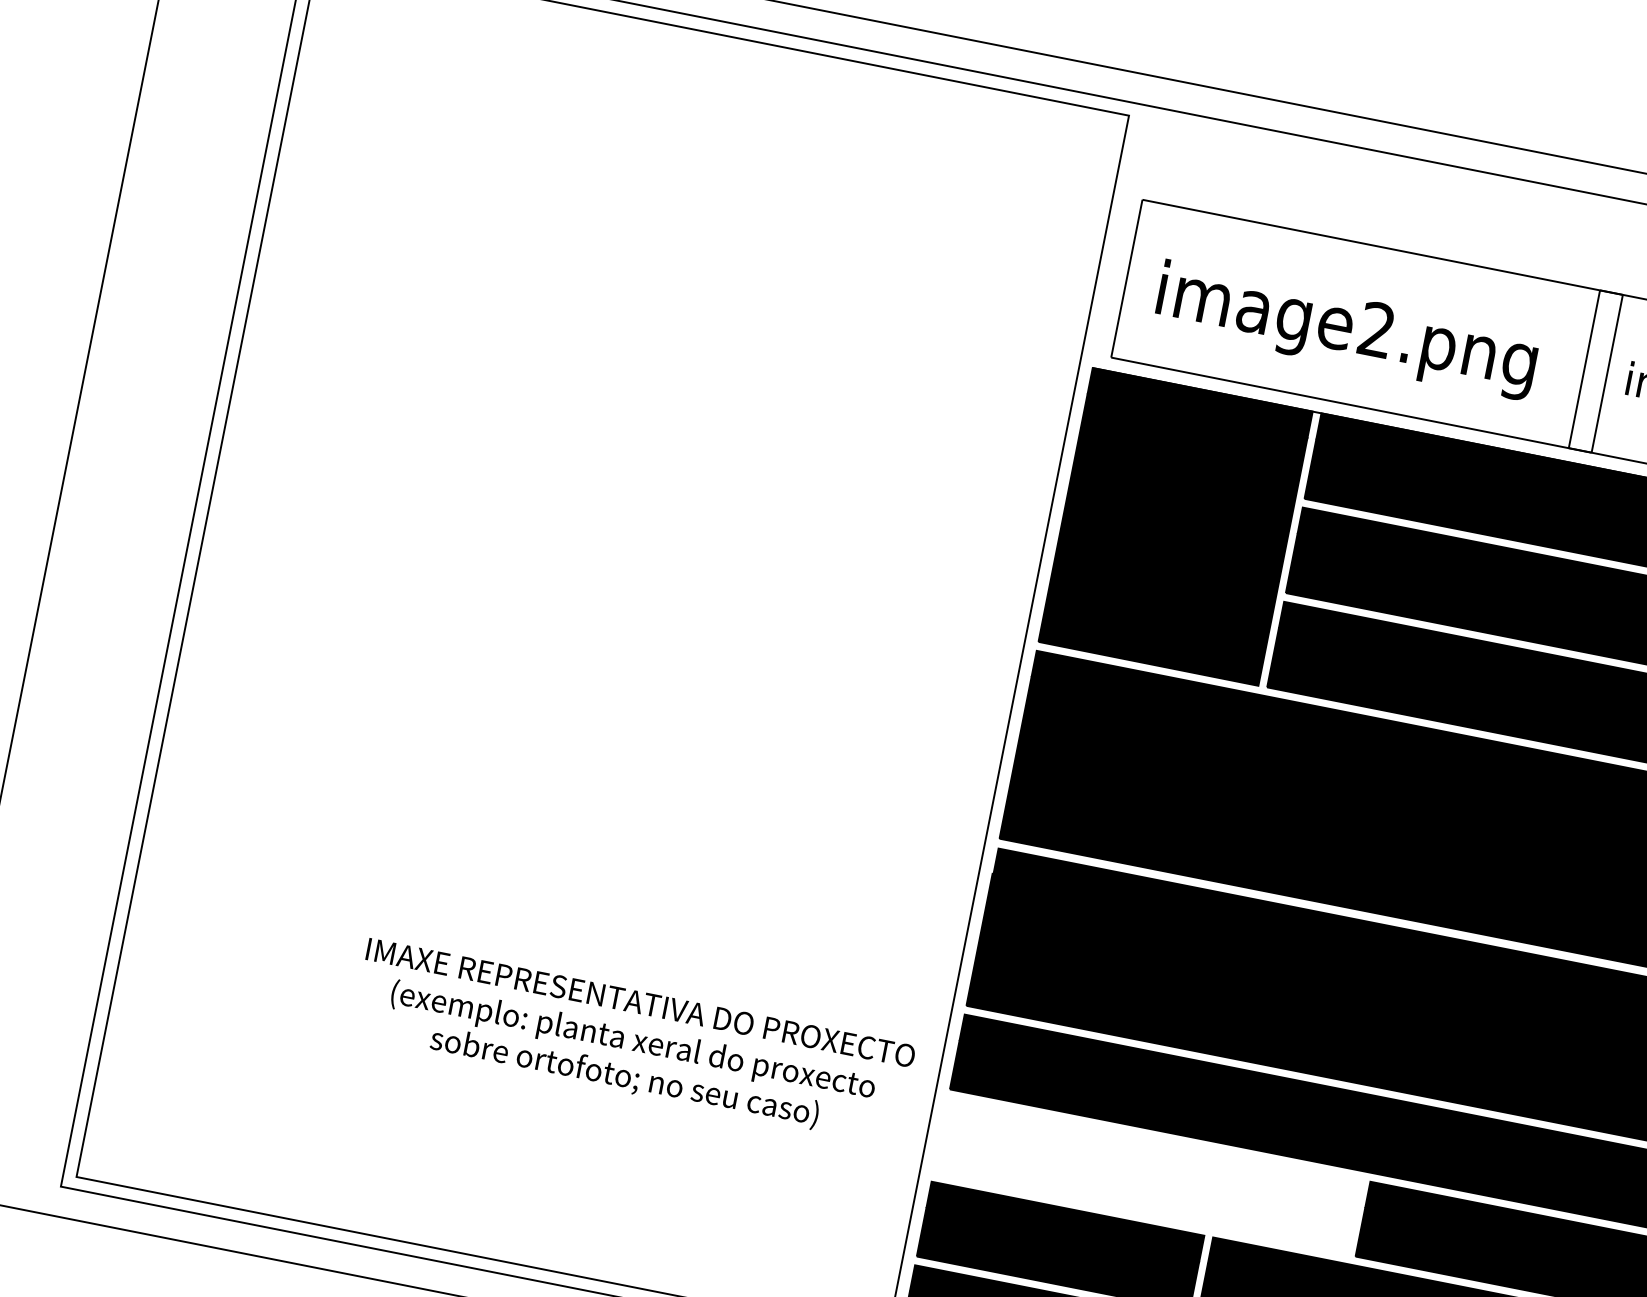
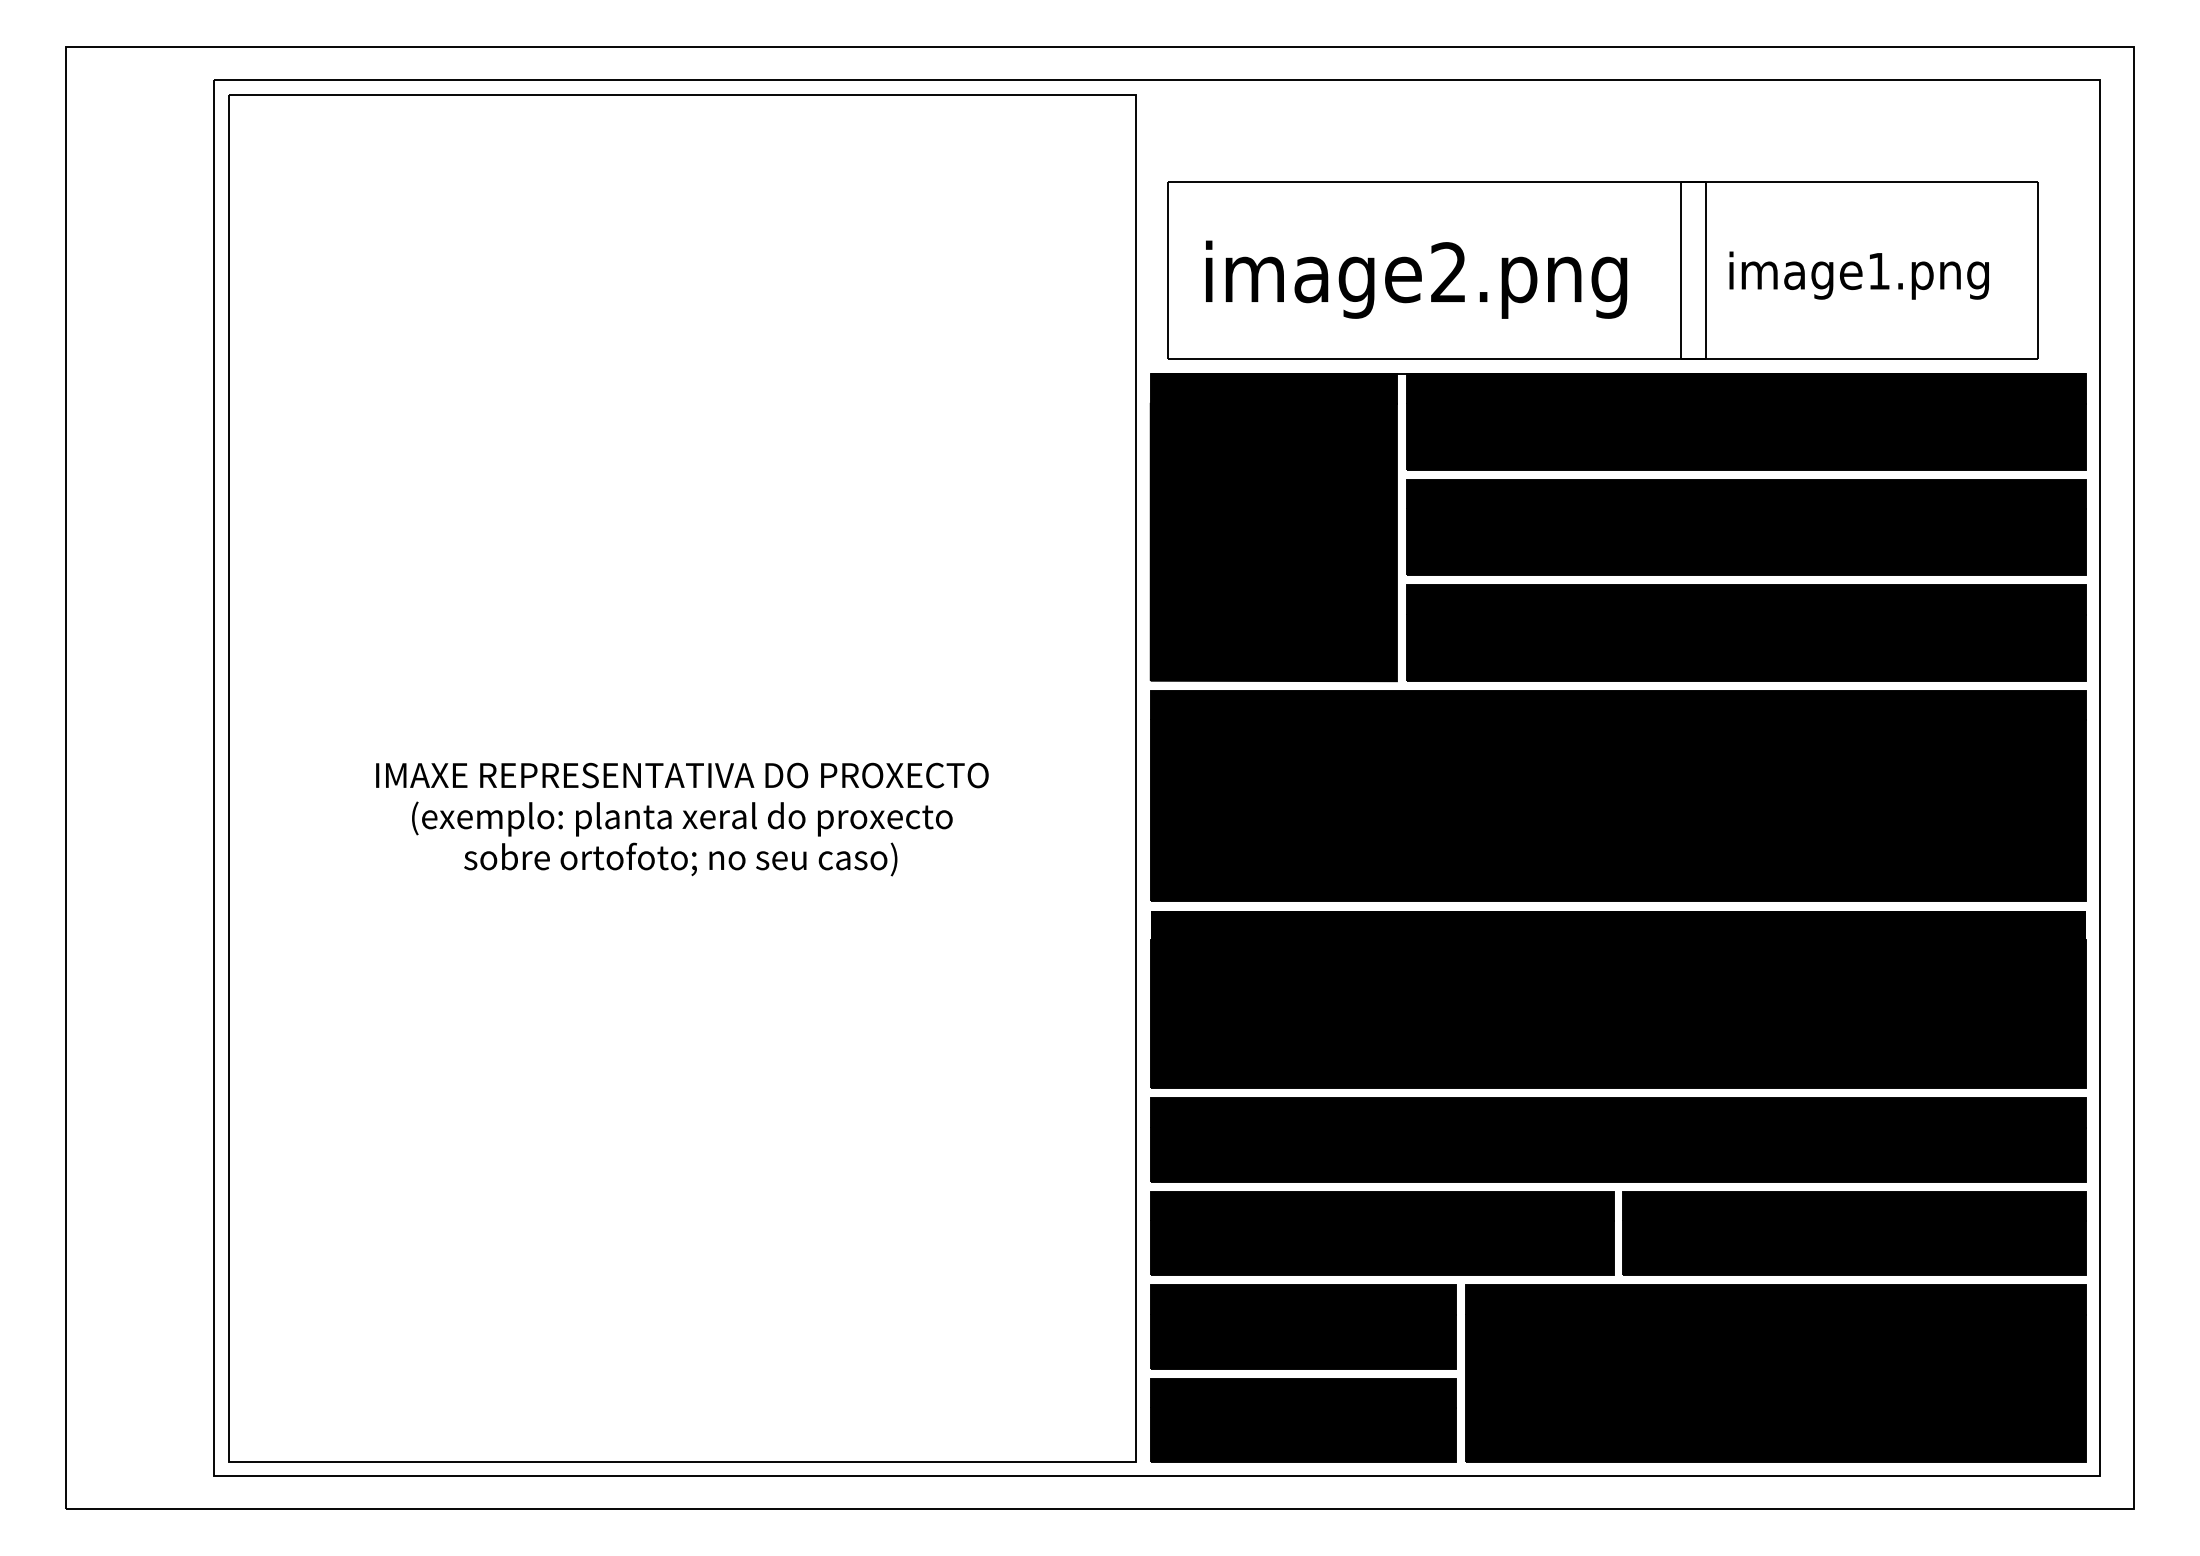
text: (633, 1042) -> (682, 819), moved
part: (1147, 1176) -> (1382, 1233), added

